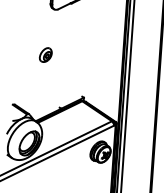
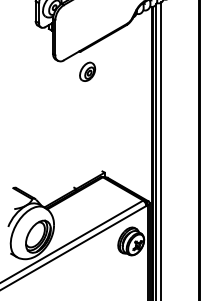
part: (45, 54) -> (87, 71), moved

